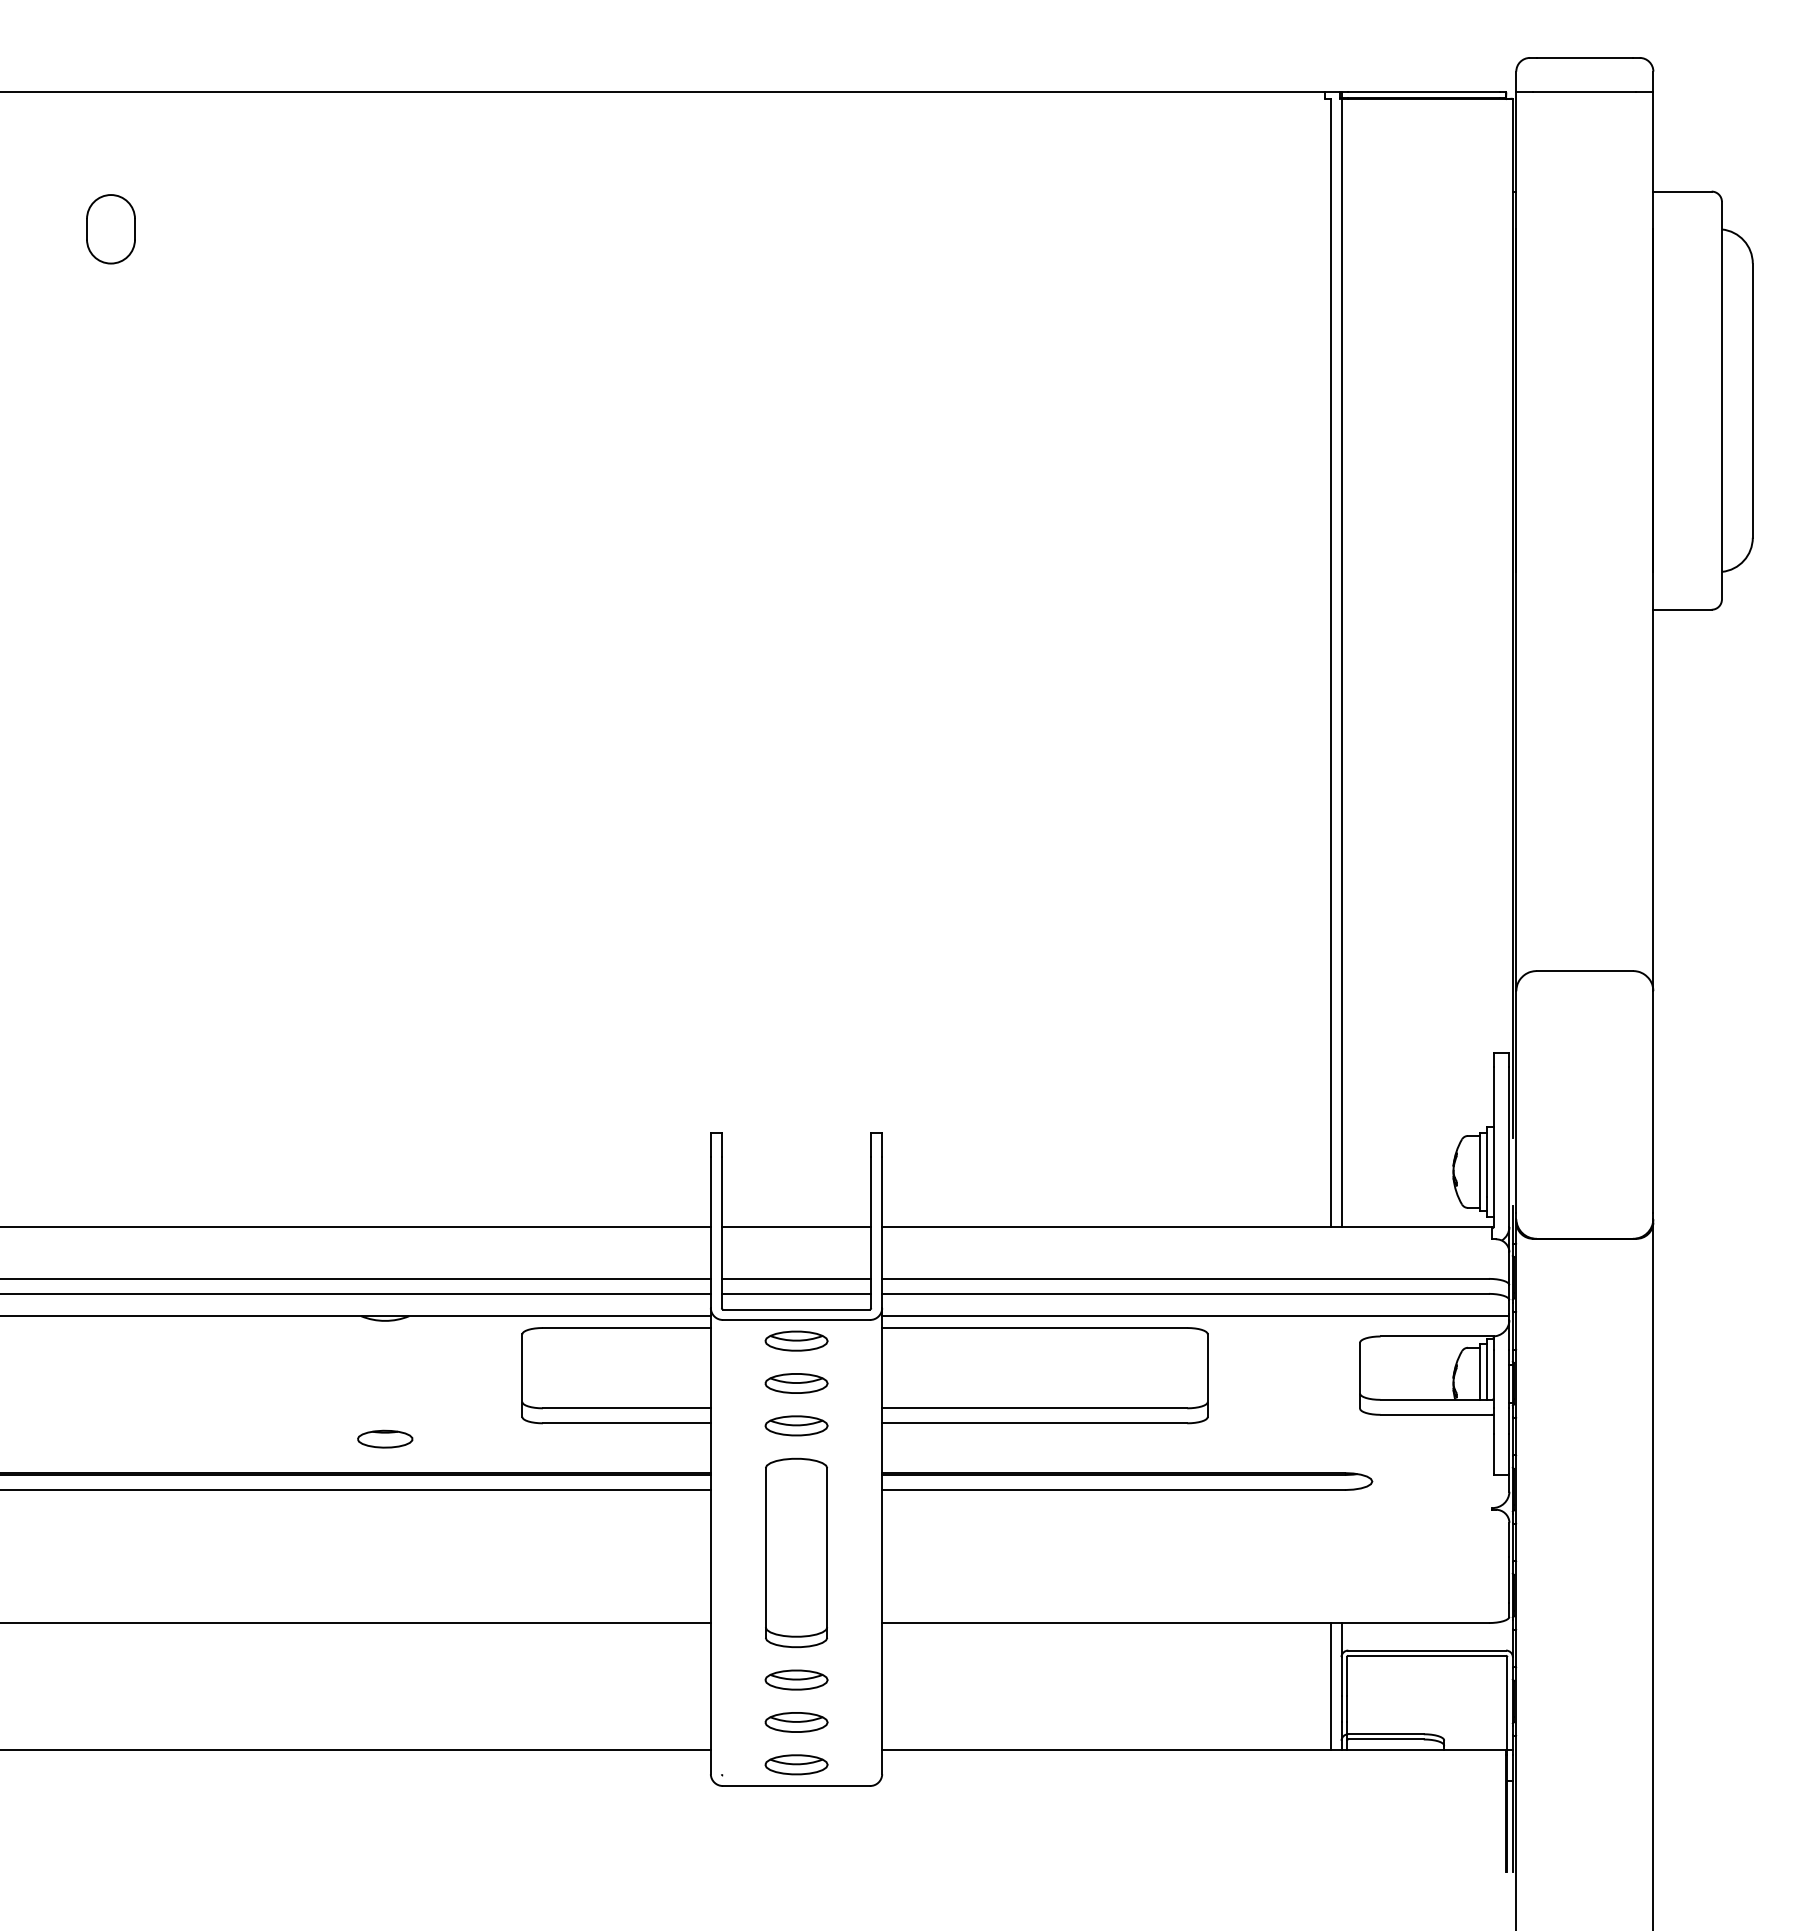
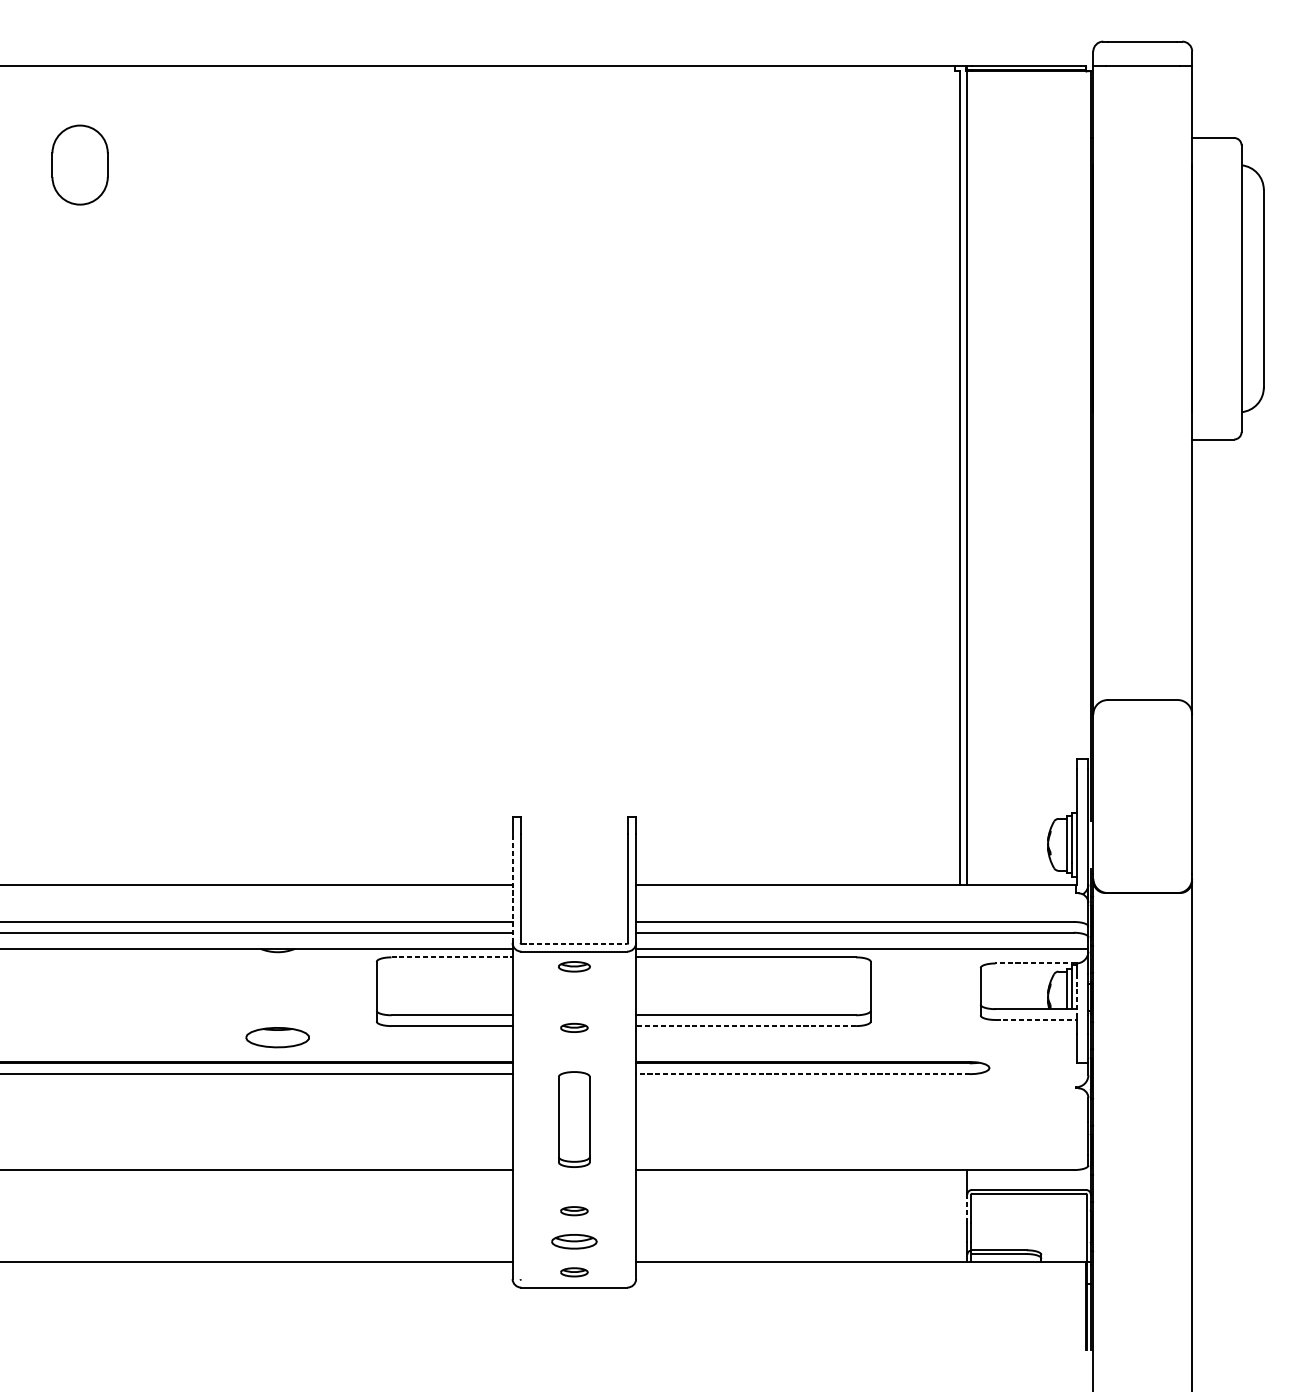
part: (110, 229) -> (79, 165), size x1.6
line: (796, 1227) -> (574, 884), removed
line: (710, 1232) -> (512, 888), solid -> dashed
line: (796, 1278) -> (574, 921), removed
line: (796, 1293) -> (574, 932), removed
line: (797, 1309) -> (575, 944), solid -> dashed
line: (626, 1328) -> (451, 957), solid -> dashed
line: (1436, 1336) -> (1035, 963), solid -> dashed
part: (796, 1340) -> (574, 966), size x0.7
line: (1493, 1379) -> (1076, 994), solid -> dashed
part: (796, 1383) -> (574, 997), removed
line: (1436, 1414) -> (1035, 1019), solid -> dashed
line: (1034, 1423) -> (745, 1026), solid -> dashed
part: (796, 1425) -> (574, 1027), size x0.6
part: (385, 1438) -> (278, 1037), size x1.6
line: (1113, 1490) -> (802, 1074), solid -> dashed
part: (796, 1552) -> (574, 1119), size x0.7
line: (1341, 1676) -> (967, 1208), solid -> dashed
part: (796, 1679) -> (574, 1210), size x0.6
line: (1331, 1686) -> (960, 1215), removed
part: (796, 1764) -> (574, 1272), size x0.6

